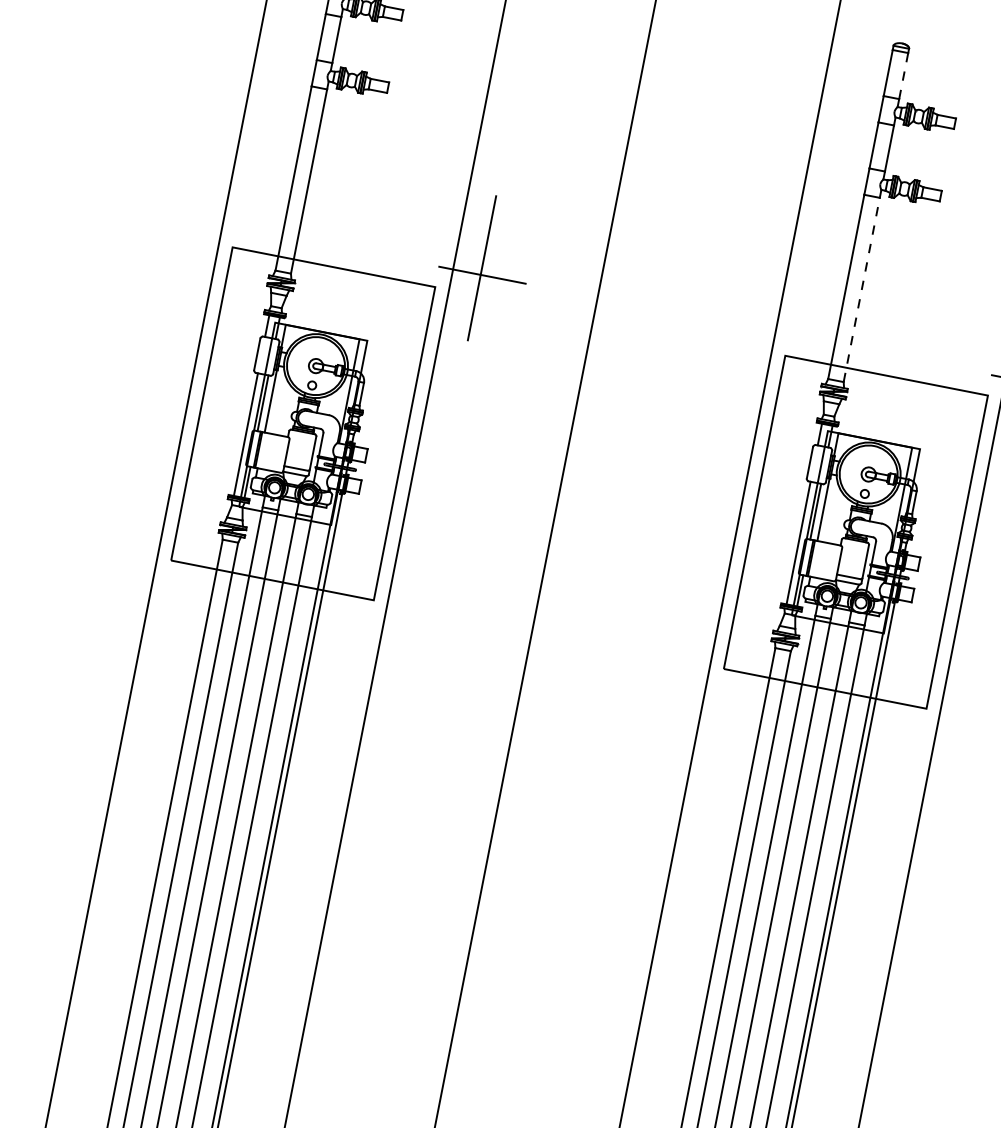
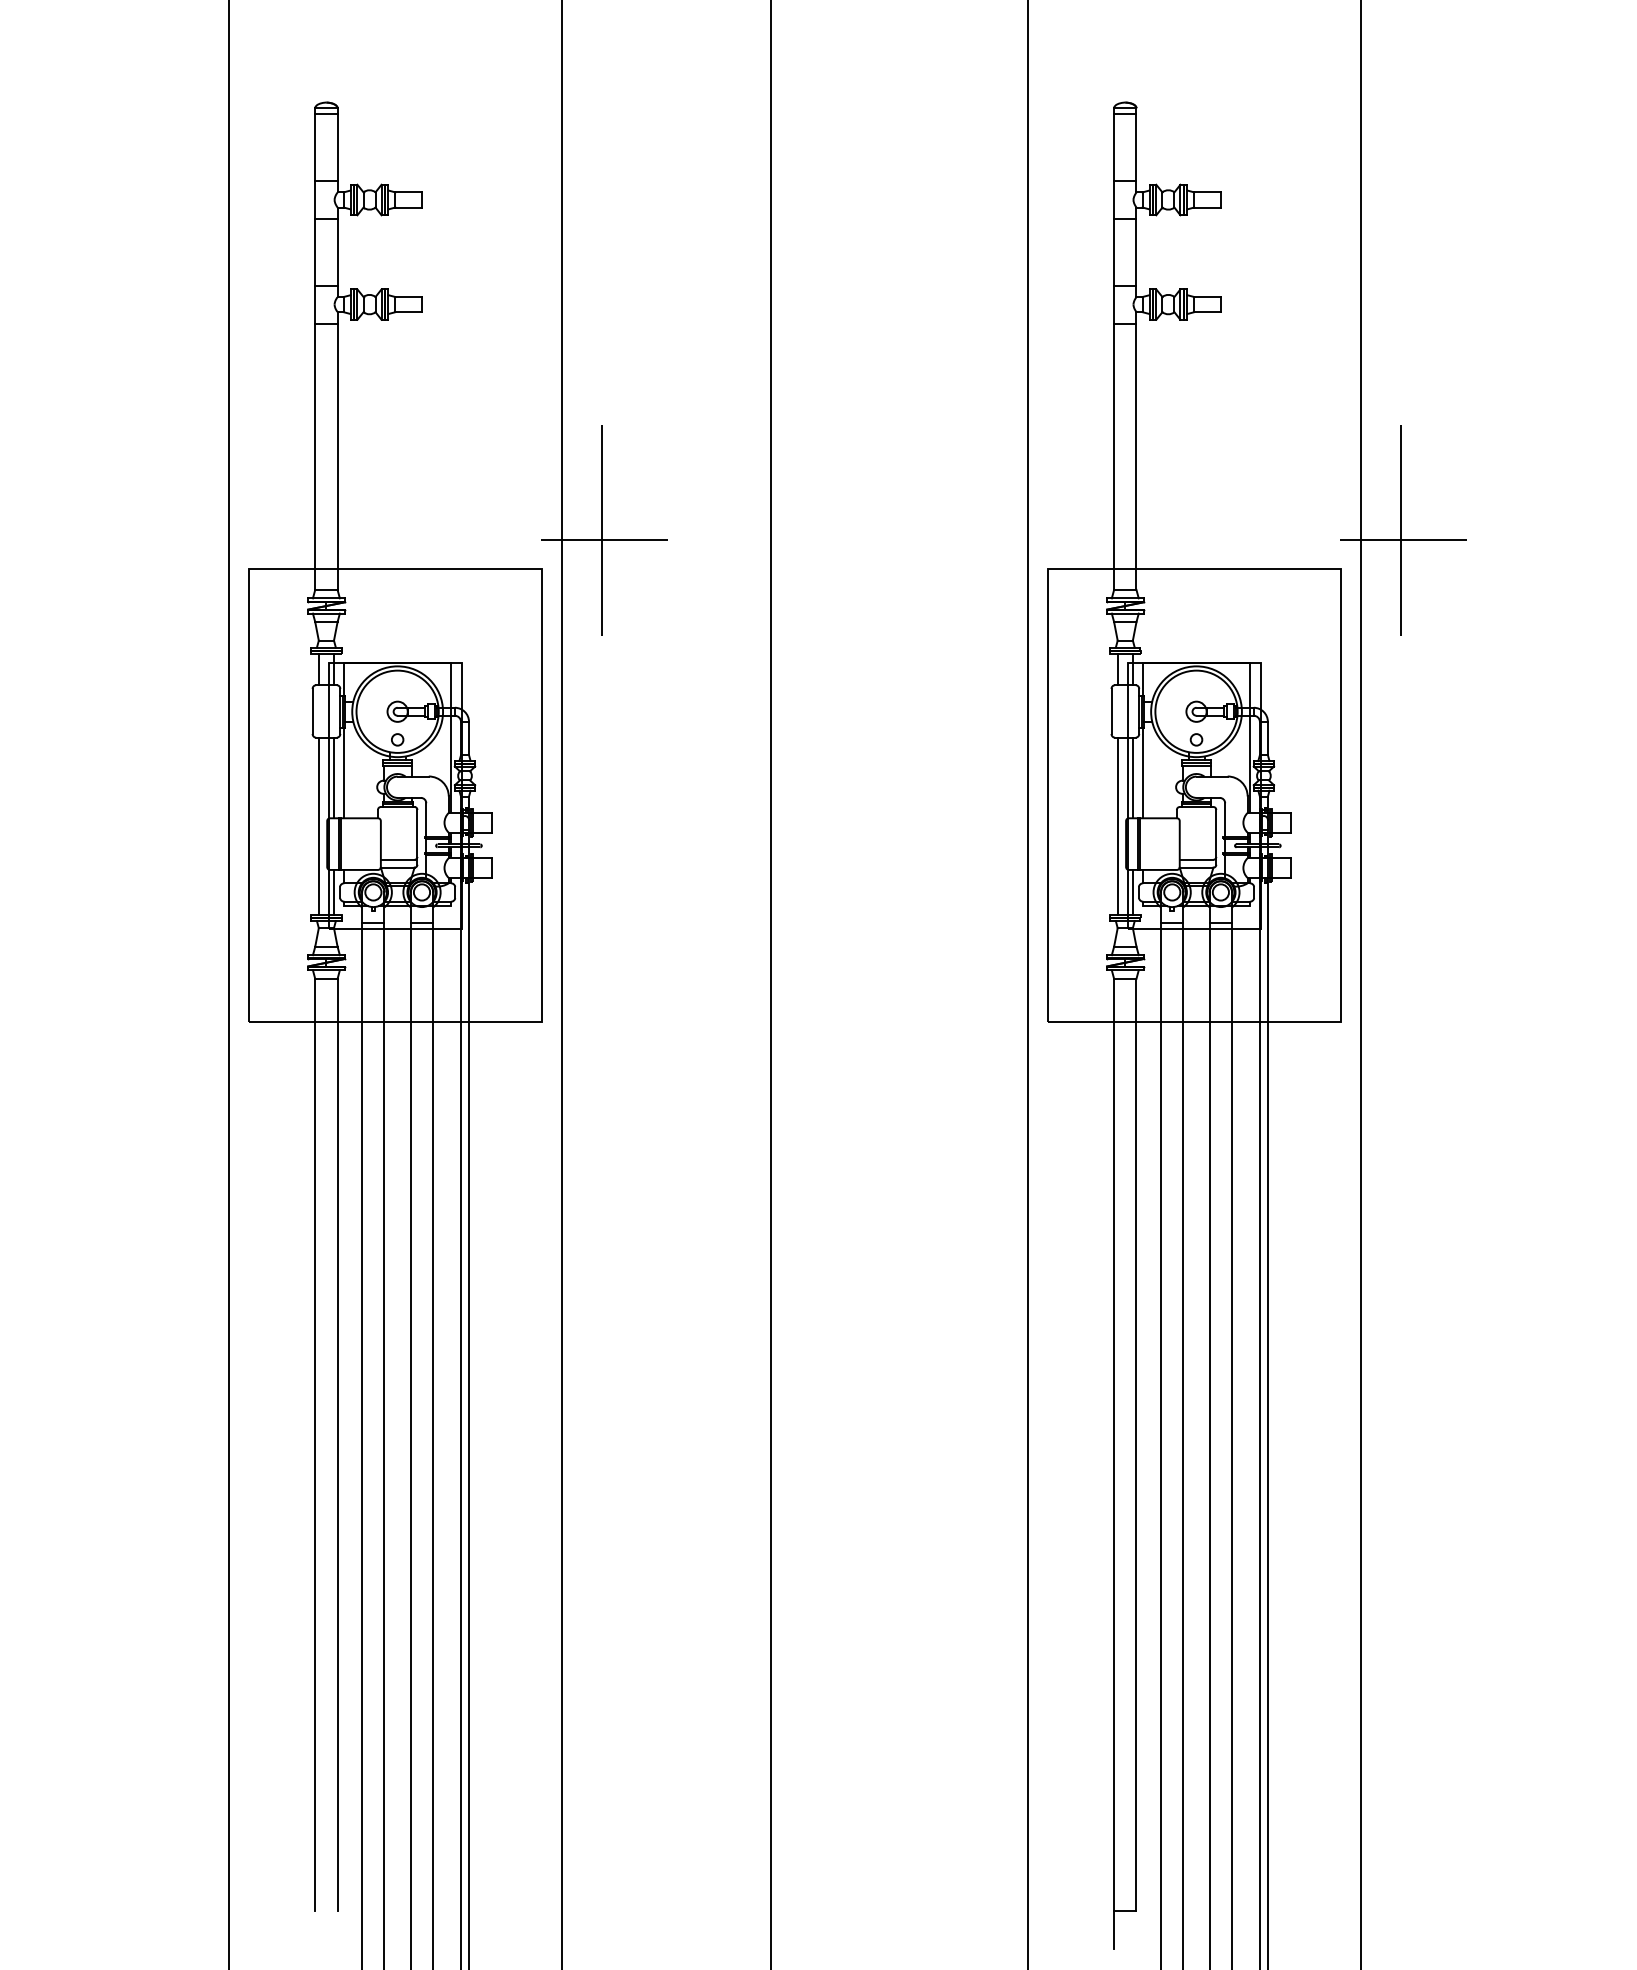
line: (903, 75) -> (1136, 147), dashed -> solid
line: (861, 289) -> (1136, 456), dashed -> solid

